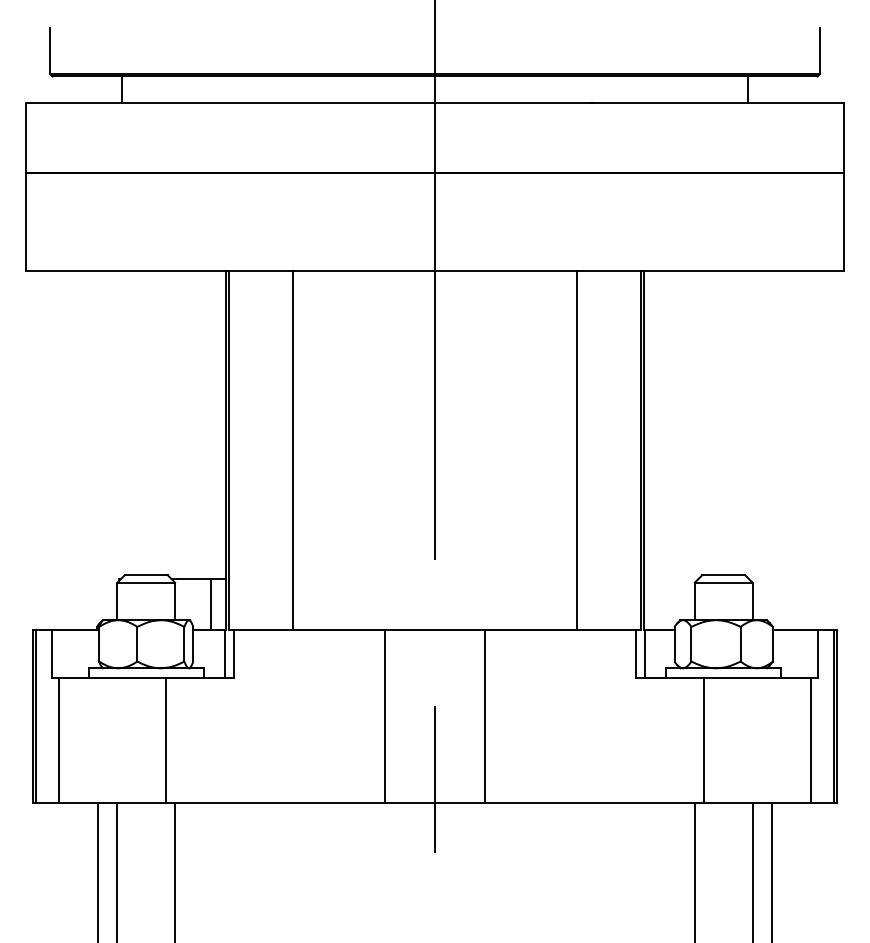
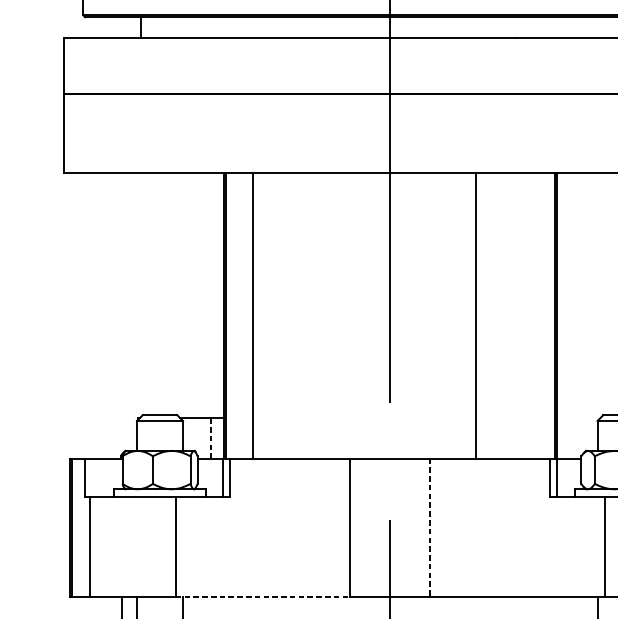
line: (292, 450) -> (252, 315), moved
line: (577, 450) -> (476, 315), moved
line: (210, 605) -> (211, 439), solid -> dashed
line: (485, 716) -> (430, 527), solid -> dashed
line: (275, 803) -> (263, 597), solid -> dashed

